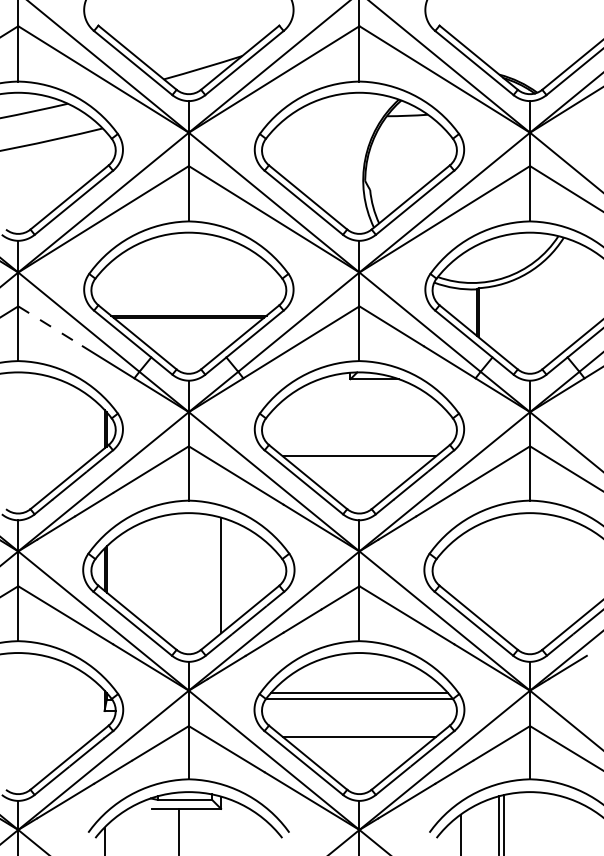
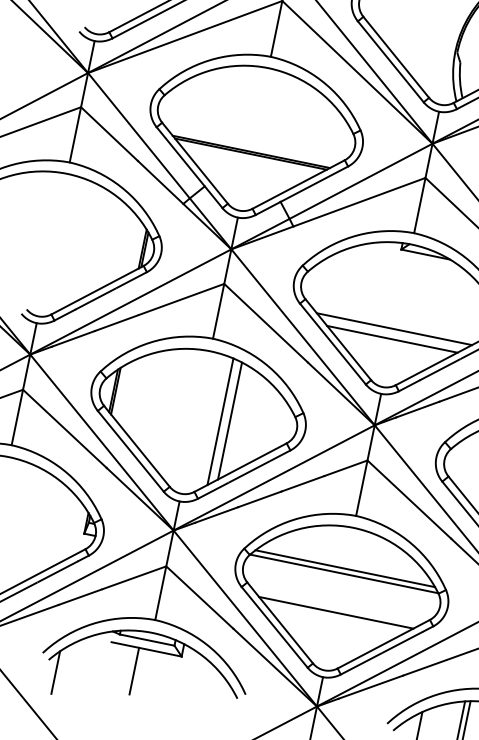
line: (50, 326) -> (109, 134), dashed -> solid
line: (359, 466) -> (392, 339), added
line: (212, 577) -> (220, 421), added

